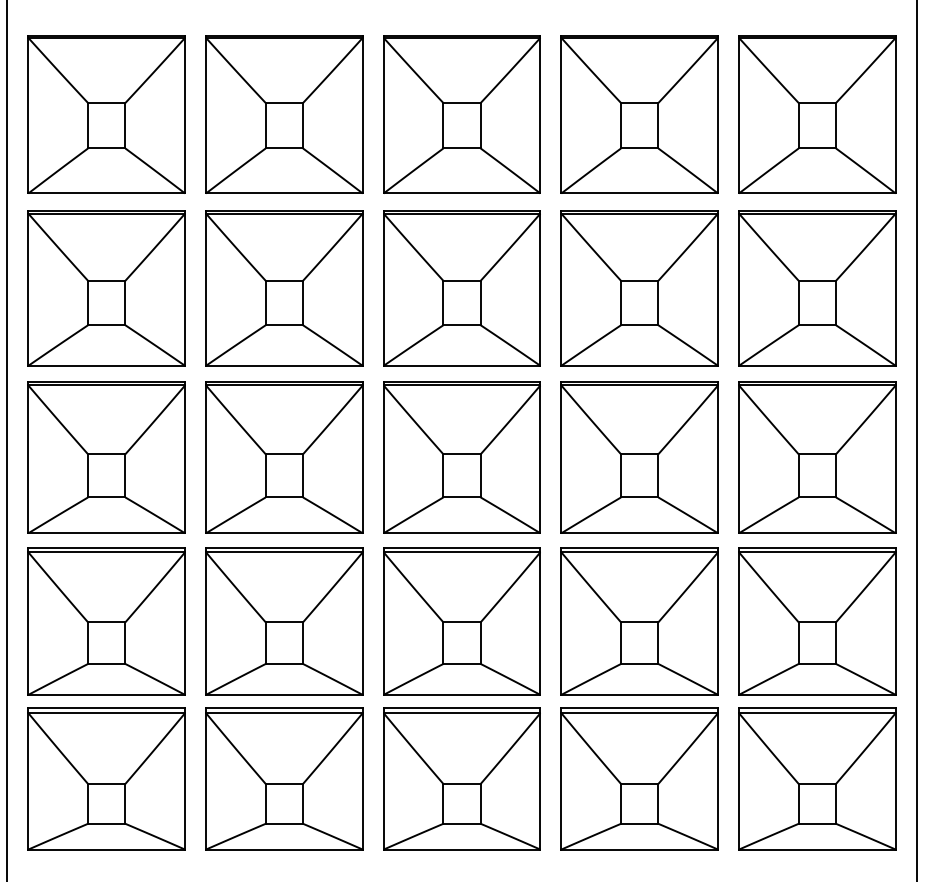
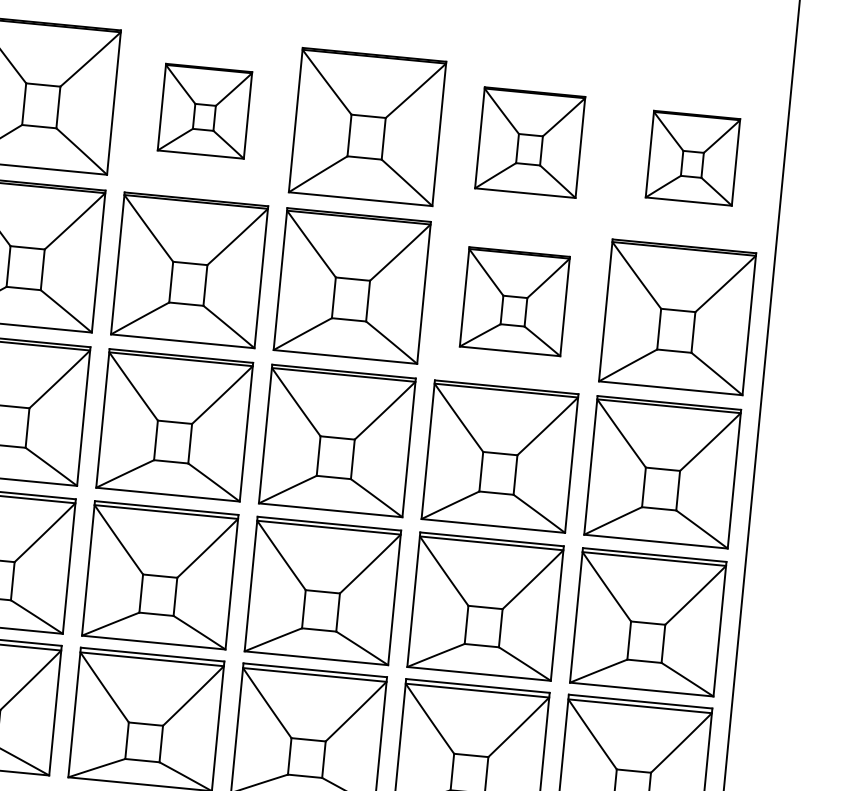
part: (284, 114) -> (205, 111), size x0.6
part: (639, 114) -> (530, 142), size x0.7
part: (817, 114) -> (693, 158), size x0.6
part: (639, 288) -> (514, 301), size x0.7

